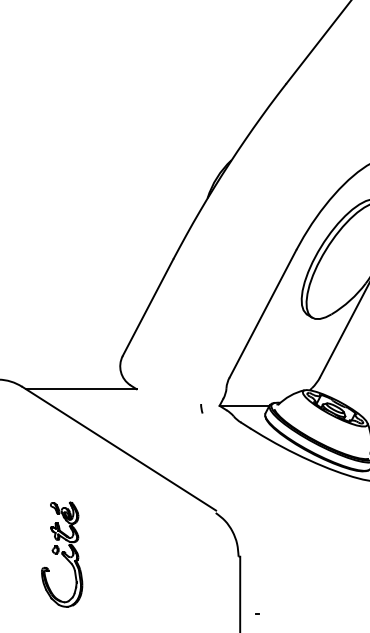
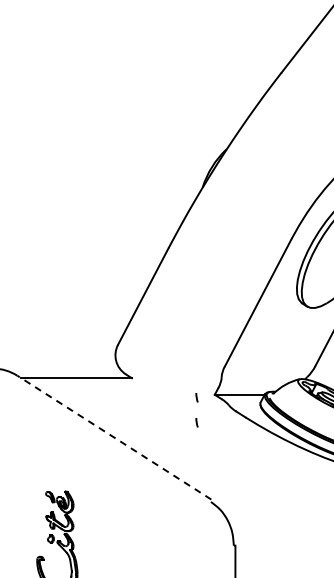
arc: (201, 433) -> (196, 422), added
line: (119, 448) -> (114, 437), solid -> dashed

